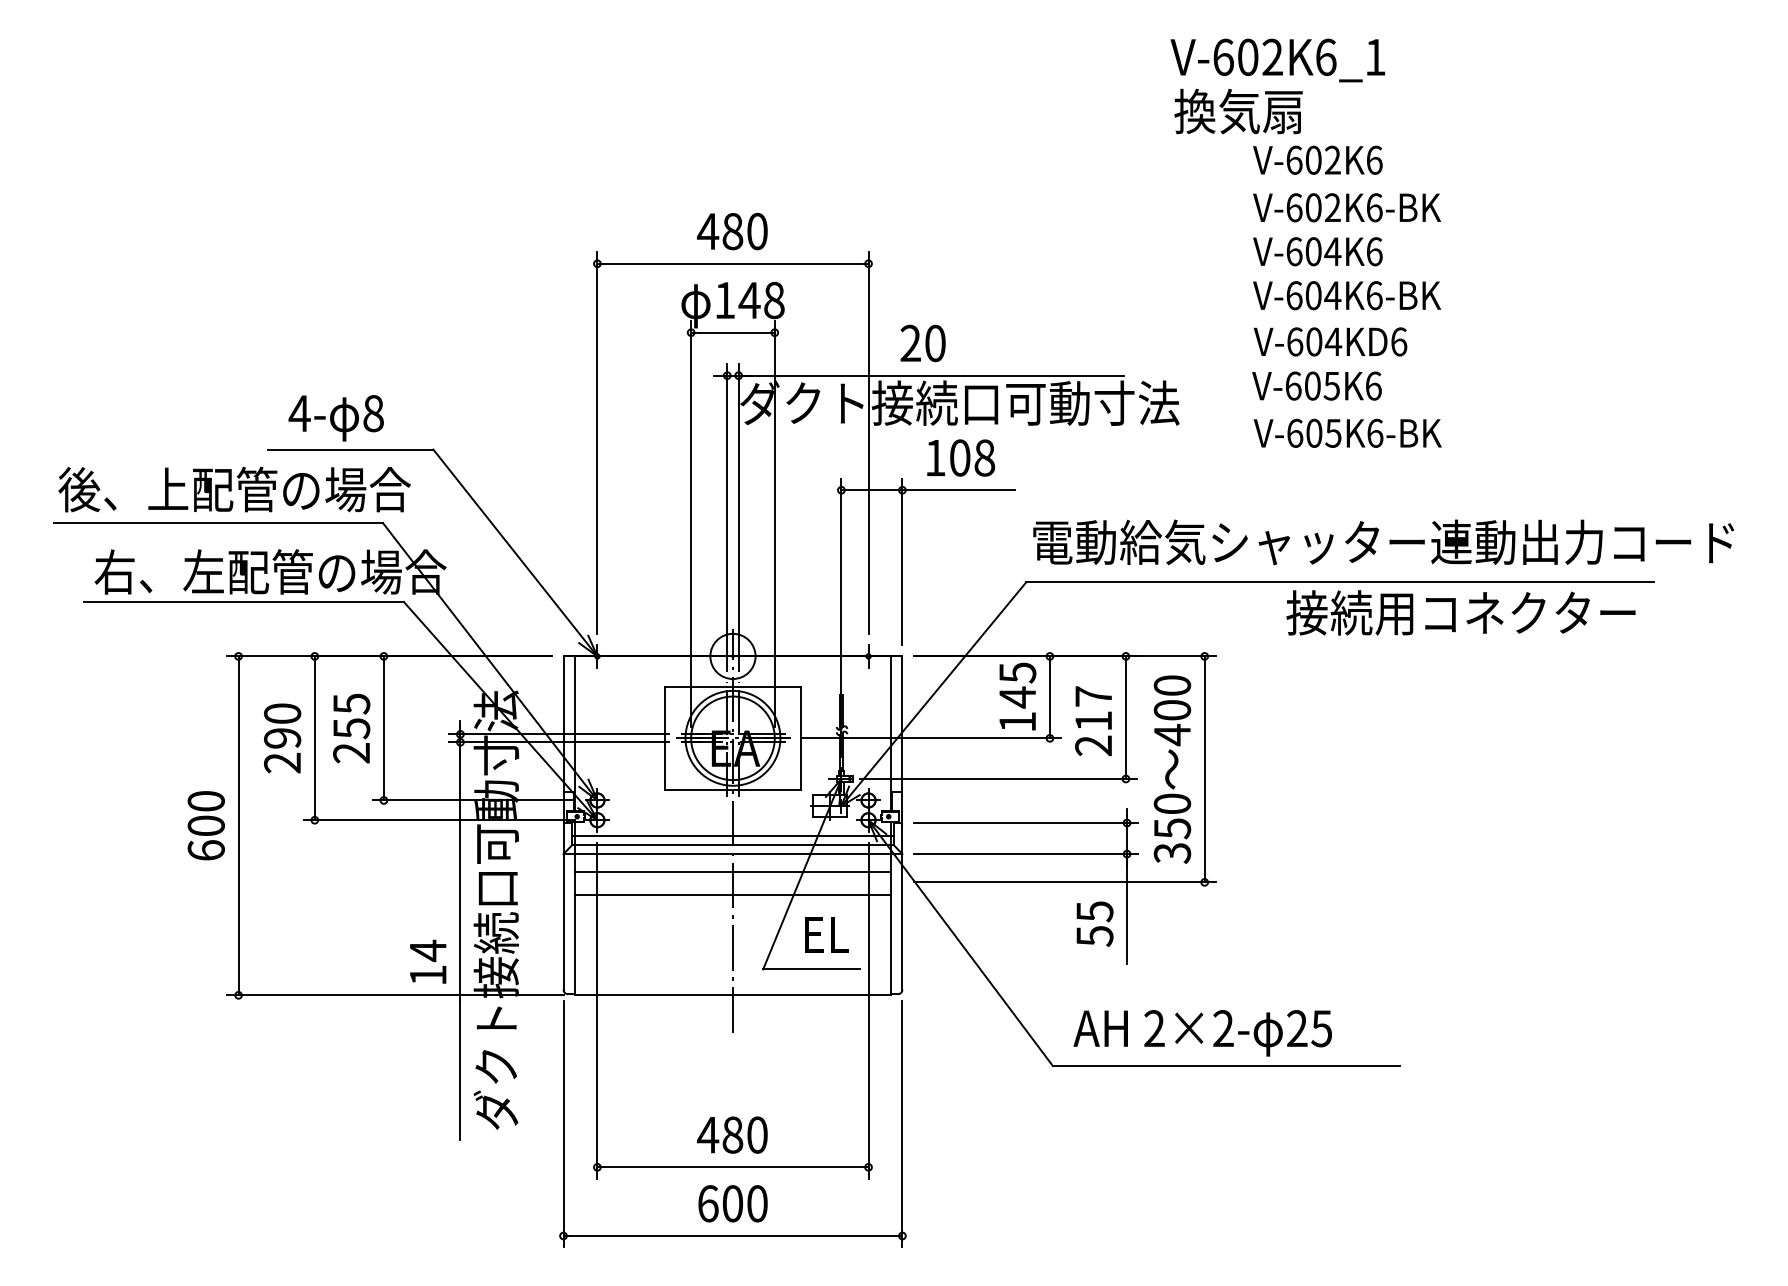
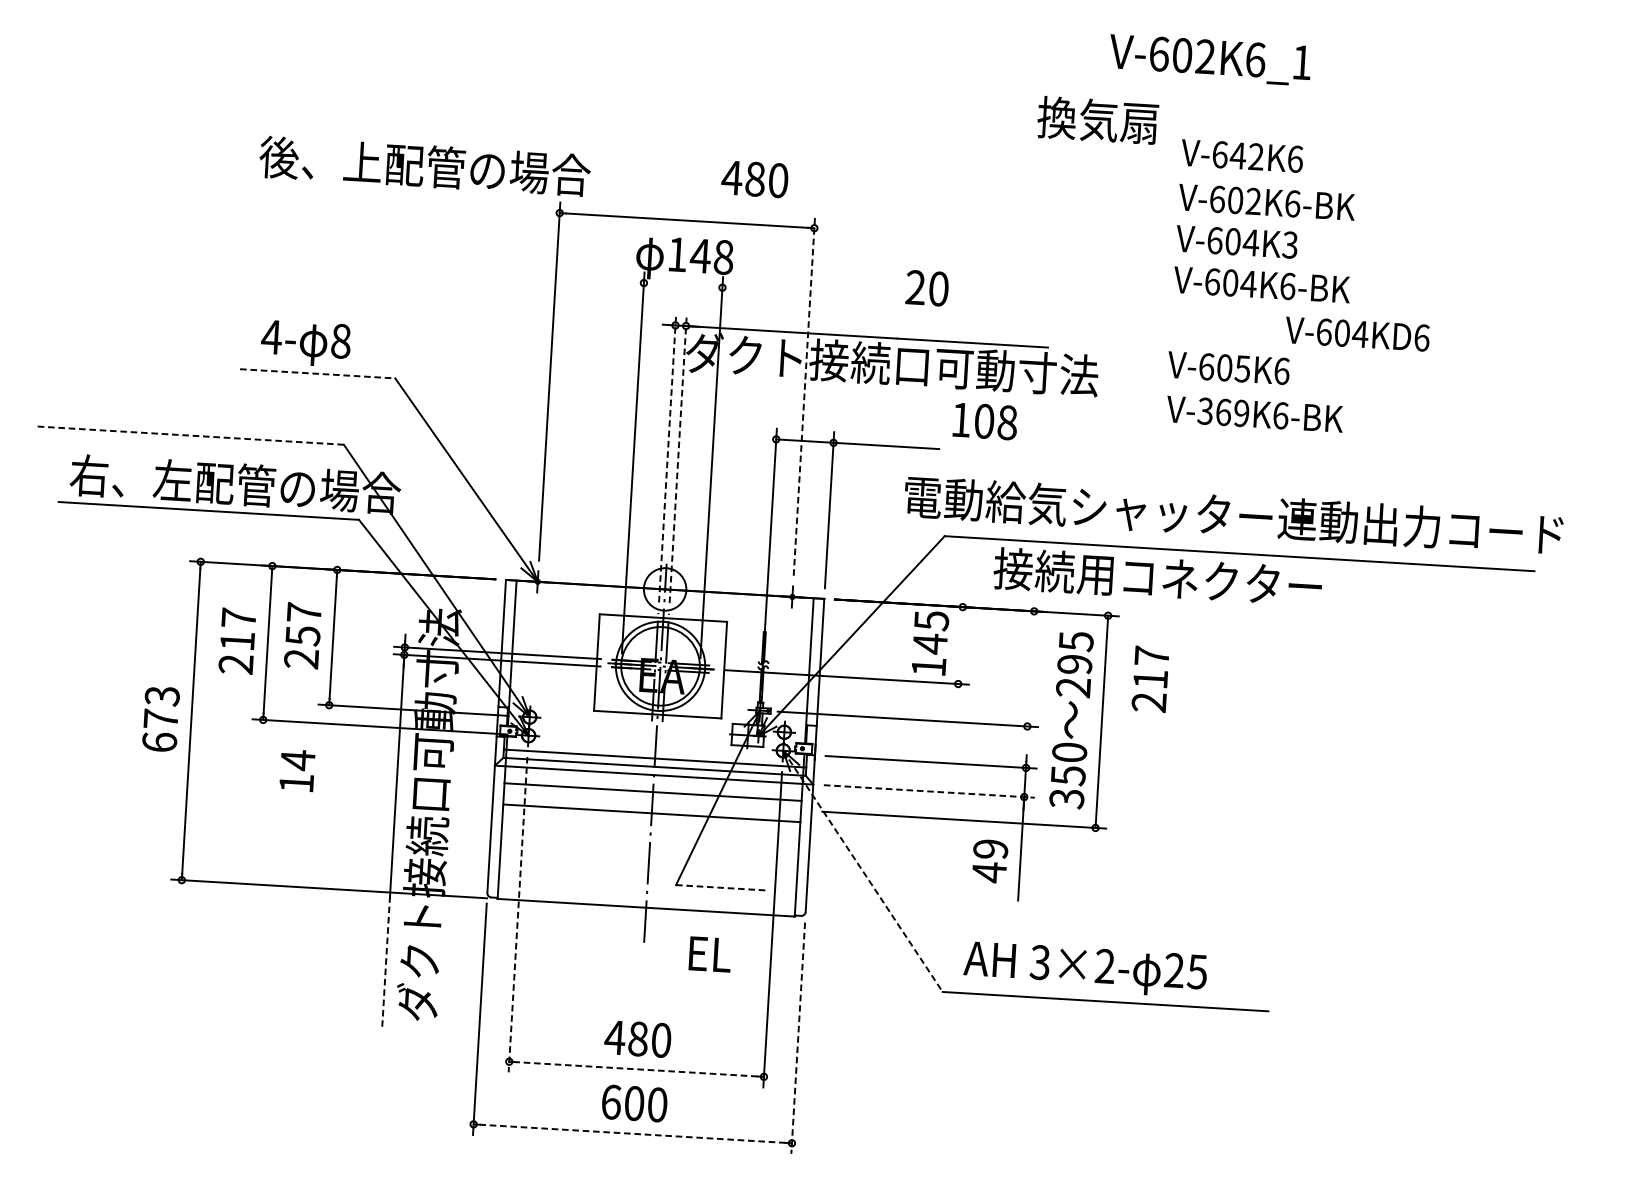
text: (1238, 111) -> (1097, 120), moved
text: (1313, 159) -> (1238, 155), V-602K6 -> V-642K6
text: (732, 231) -> (755, 179), moved
text: (1374, 251) -> (1290, 244), V-604K6 -> V-604K3
line: (732, 332) -> (682, 285), removed
text: (1330, 341) -> (1357, 333), moved
text: (922, 343) -> (926, 288), moved
text: (1313, 432) -> (1222, 411), V-605K6-BK -> V-369K6-BK
line: (868, 443) -> (804, 397), solid -> dashed
line: (350, 449) -> (317, 373), solid -> dashed
text: (961, 457) -> (985, 420), moved
text: (234, 489) -> (424, 166), moved
line: (727, 517) -> (667, 458), solid -> dashed
line: (738, 517) -> (678, 459), solid -> dashed
line: (218, 523) -> (189, 435), solid -> dashed
text: (1383, 542) -> (1233, 515), moved
text: (1460, 612) -> (1157, 577), moved
line: (1049, 697) -> (960, 645), removed
text: (351, 703) -> (304, 612), 255 -> 257
text: (1172, 710) -> (1074, 664), 400 -> 295
line: (1125, 717) -> (1030, 668), removed
text: (1093, 721) -> (1150, 679), moved
text: (282, 725) -> (238, 629), 290 -> 217
text: (205, 813) -> (160, 707), 600 -> 673
line: (1026, 854) -> (929, 791), solid -> dashed
text: (1094, 924) -> (989, 861), 55 -> 49
text: (826, 934) -> (709, 954), moved
line: (960, 943) -> (862, 871), solid -> dashed
text: (428, 961) -> (297, 770), moved
line: (811, 969) -> (721, 887), solid -> dashed
line: (597, 1010) -> (518, 914), solid -> dashed
text: (1153, 1029) -> (1039, 963), 2×2- -> 3×2-
line: (460, 1070) -> (386, 963), solid -> dashed
line: (902, 1124) -> (798, 1038), solid -> dashed
line: (732, 1167) -> (636, 1069), solid -> dashed
line: (732, 1236) -> (632, 1134), solid -> dashed

